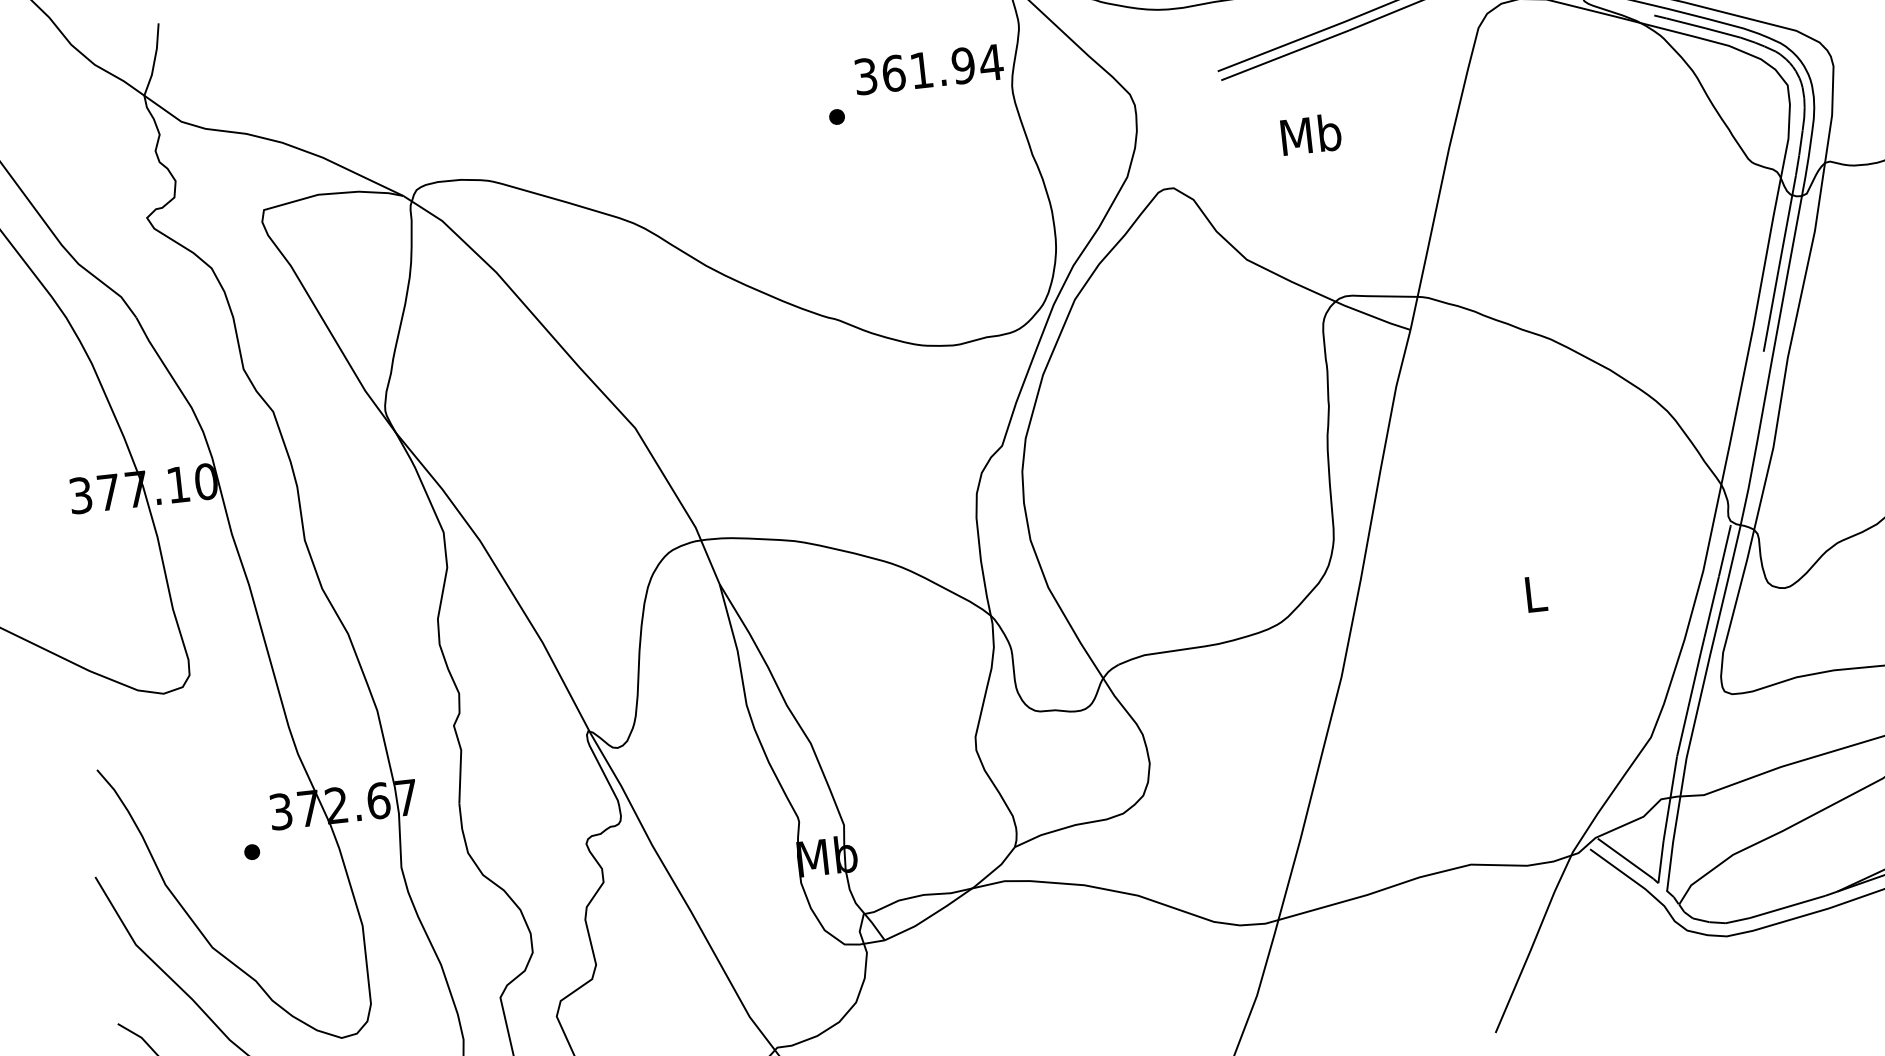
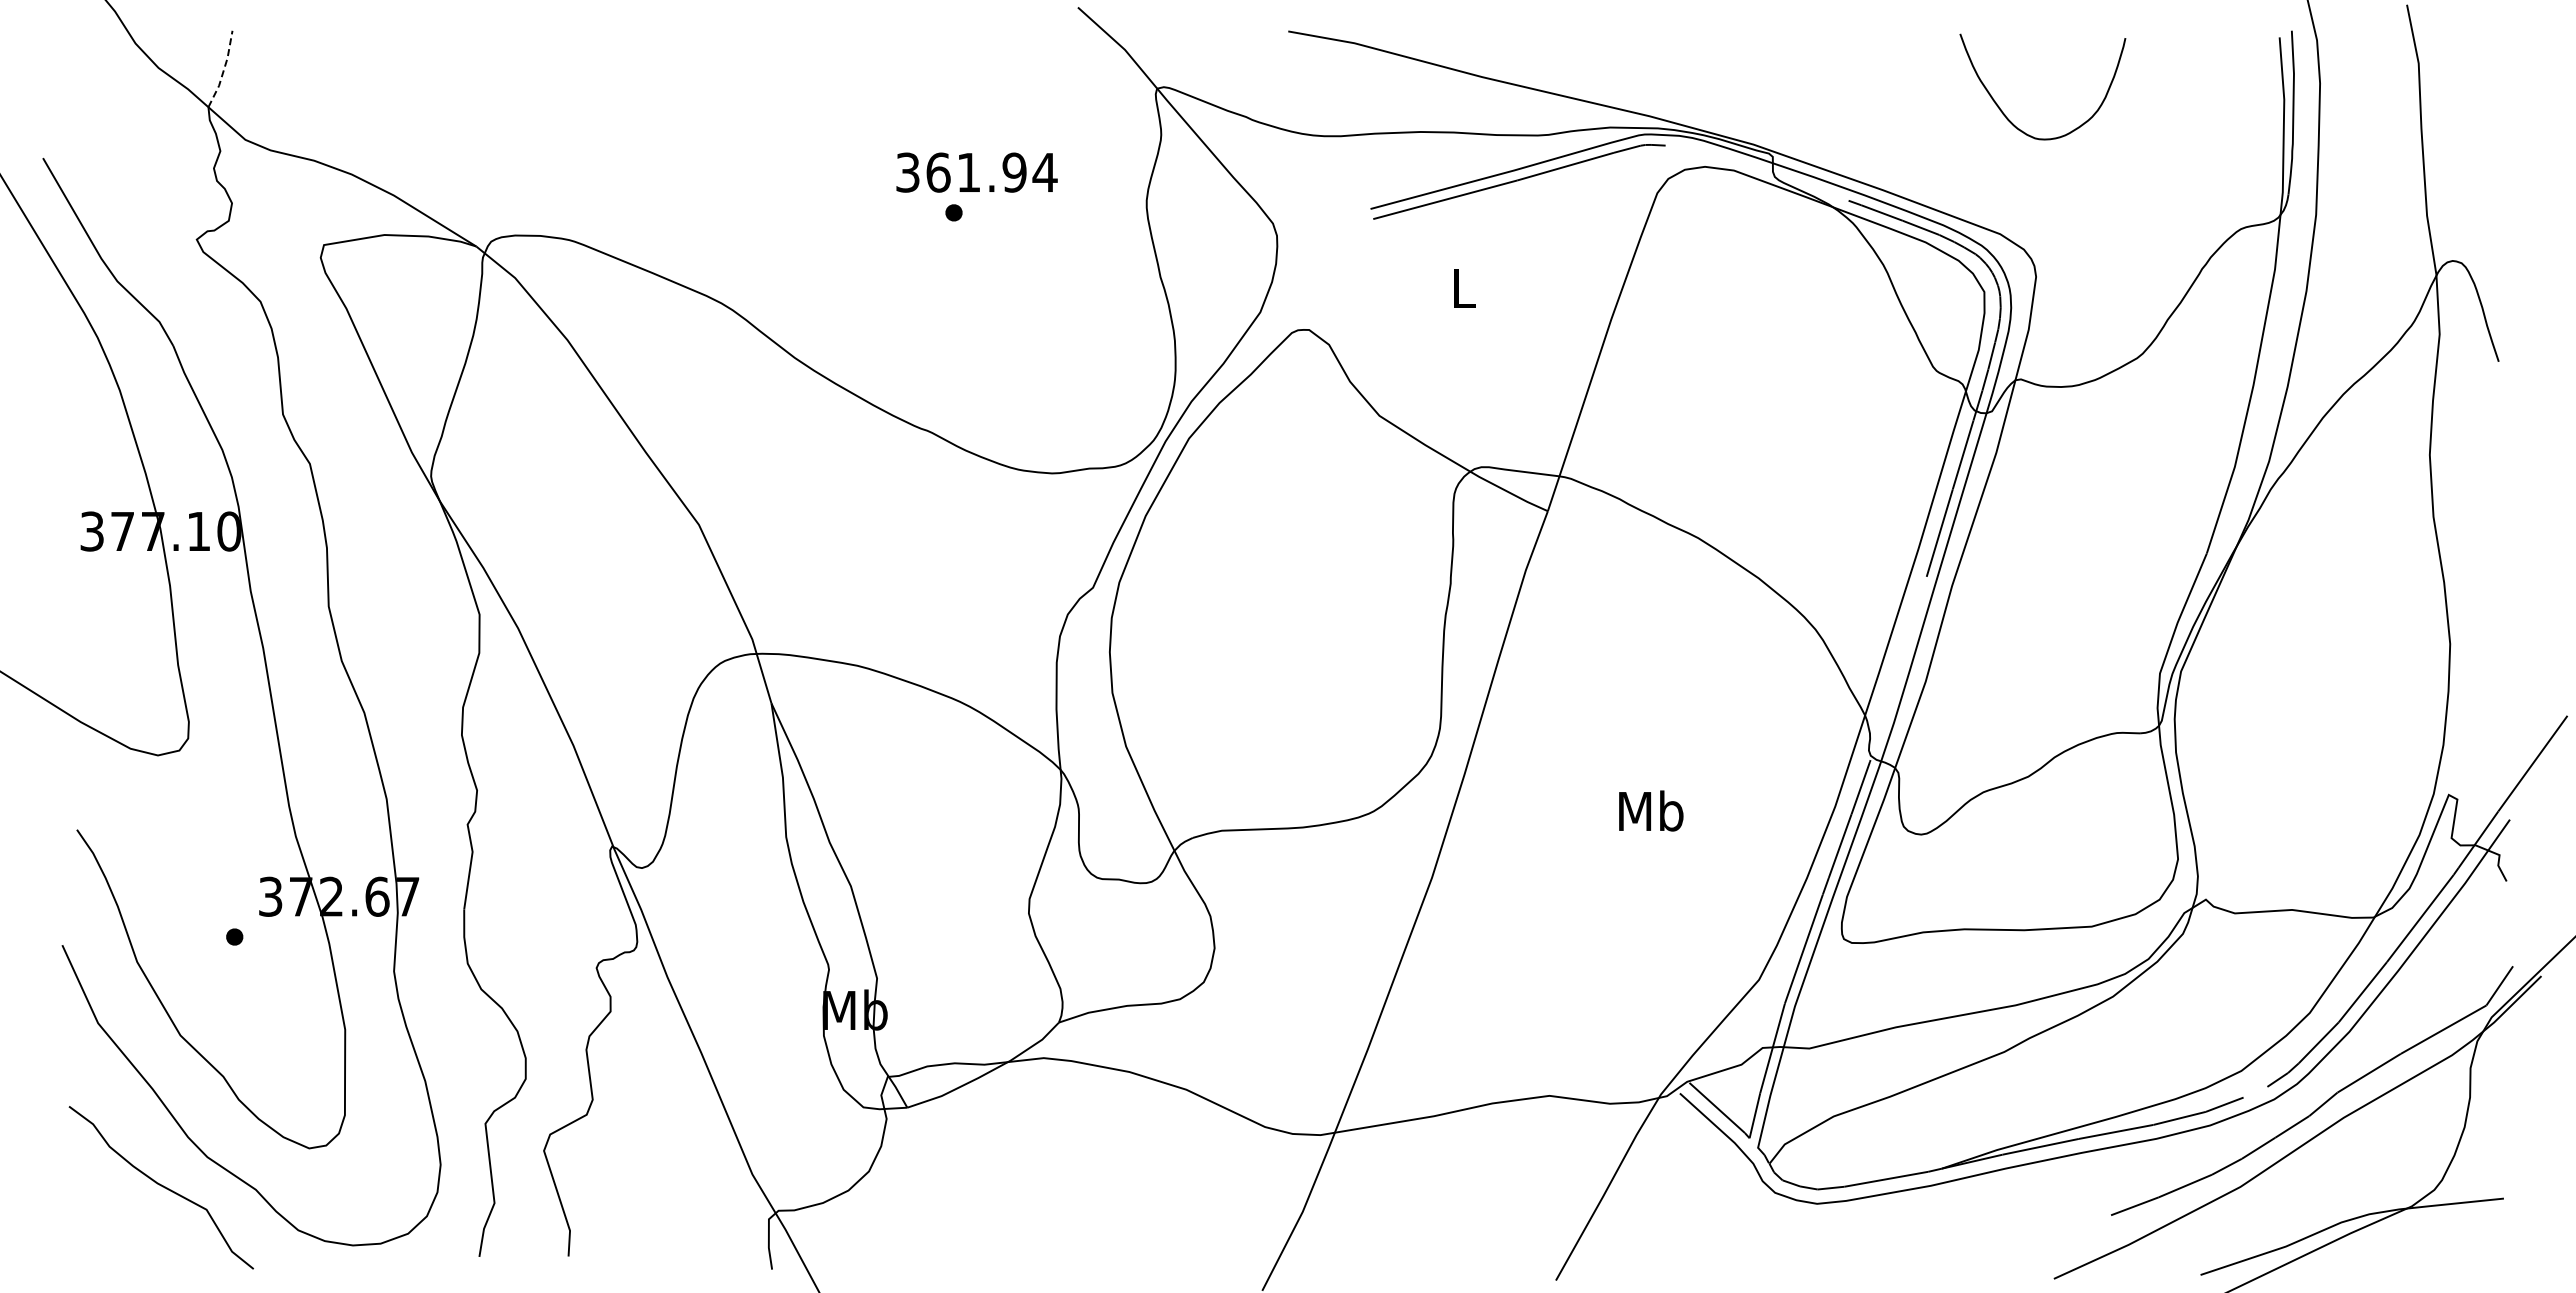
line: (154, 60) -> (223, 70), solid -> dashed
text: (928, 69) -> (976, 172), moved
text: (1310, 133) -> (1463, 287), Mb -> L
text: (1535, 593) -> (1651, 810), L -> Mb

